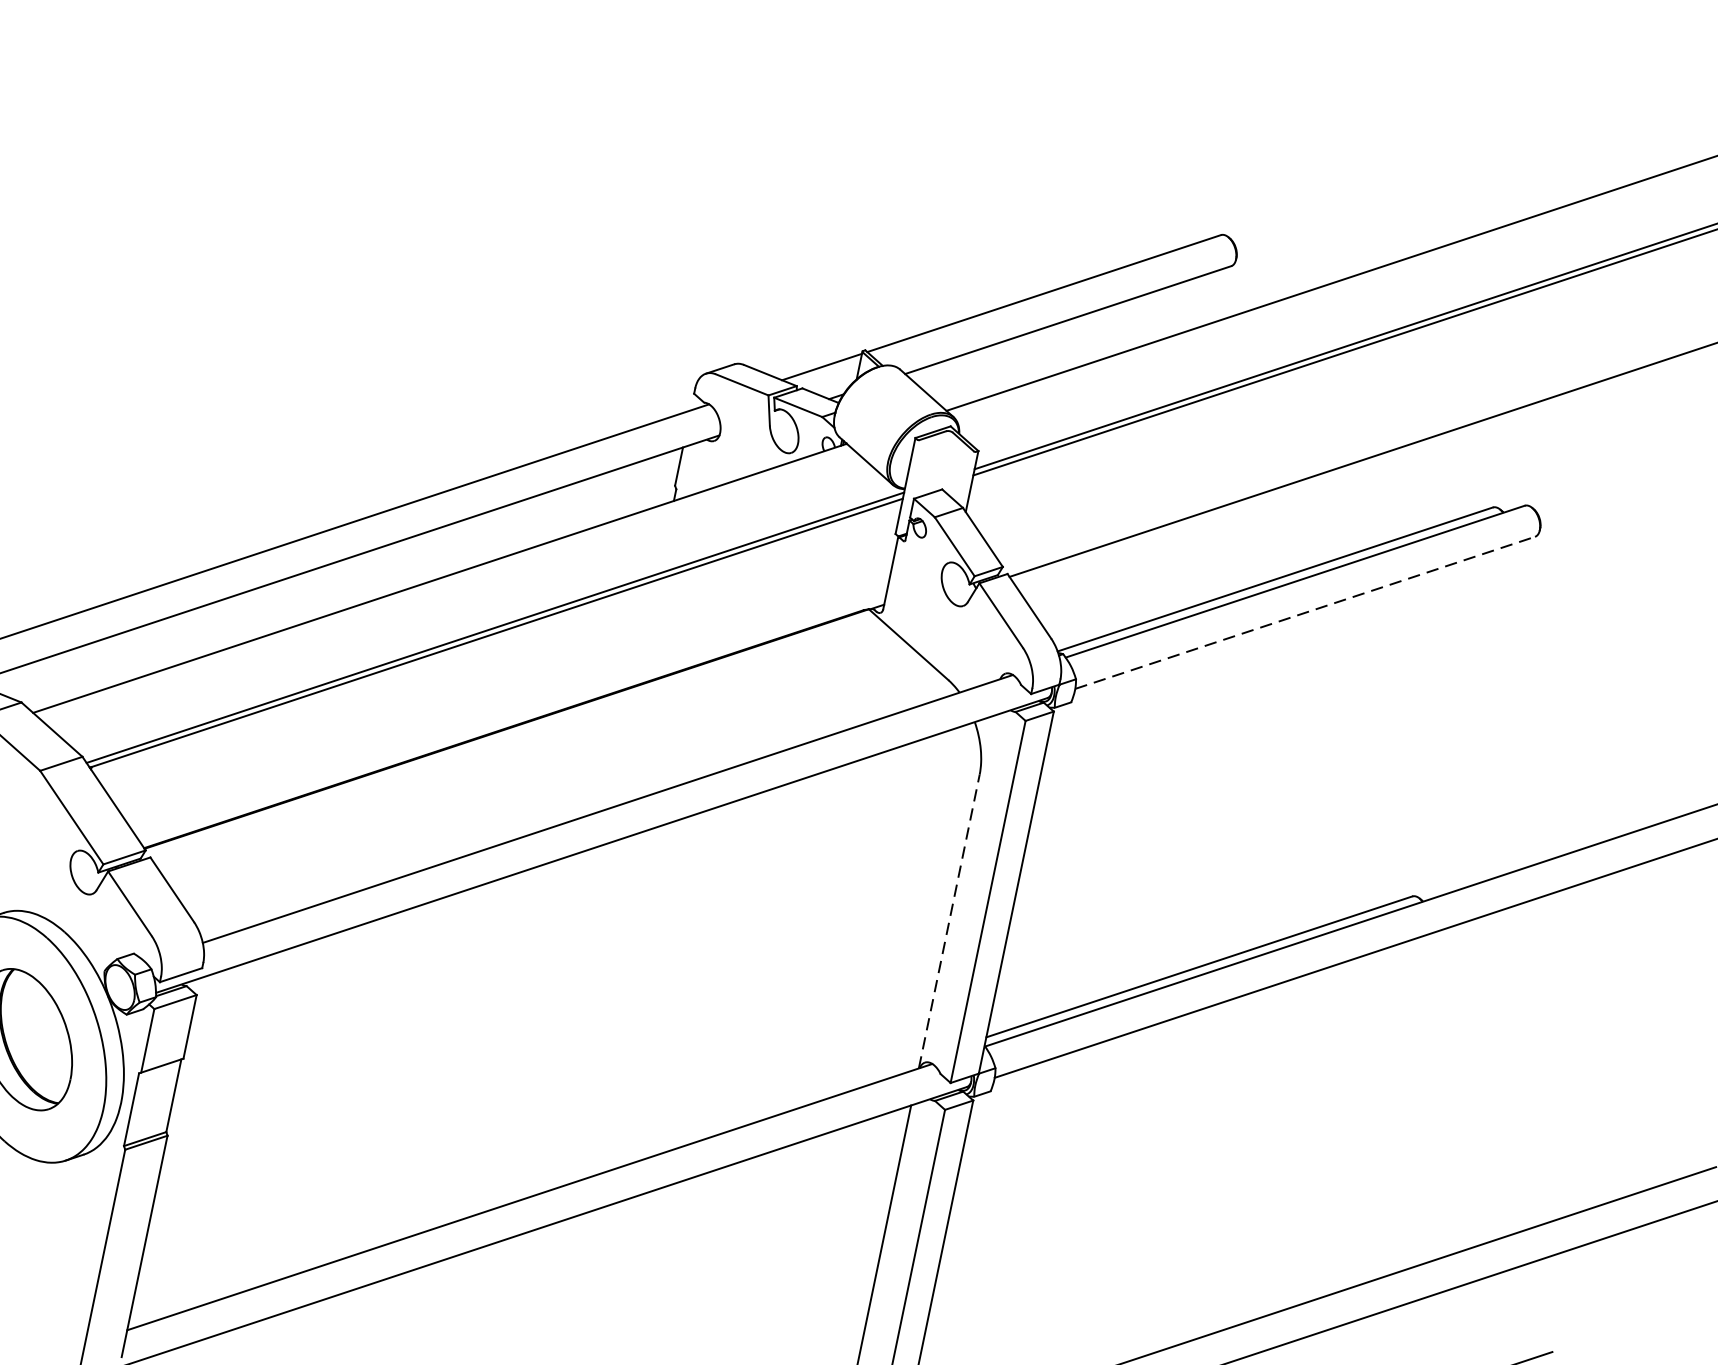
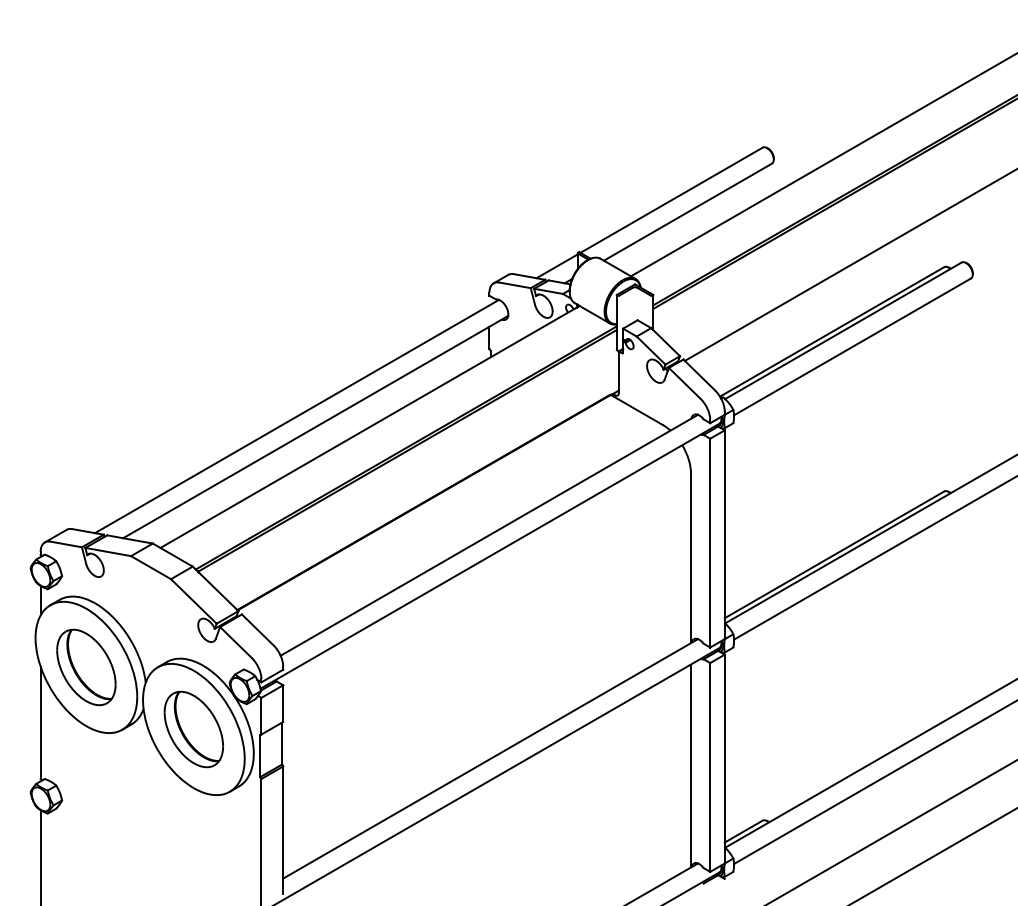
line: (1305, 612) -> (852, 346), dashed -> solid
line: (950, 921) -> (691, 558), dashed -> solid

